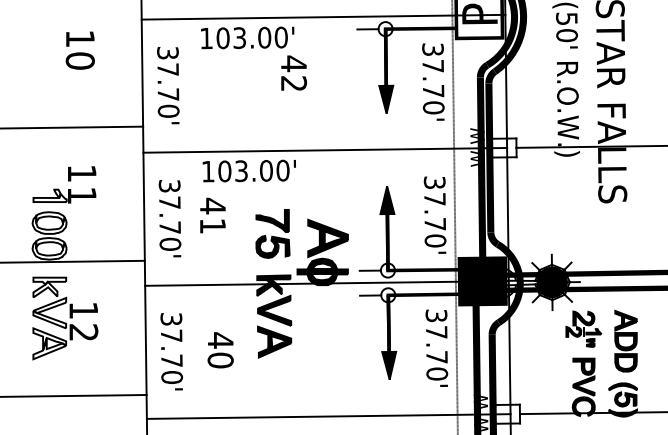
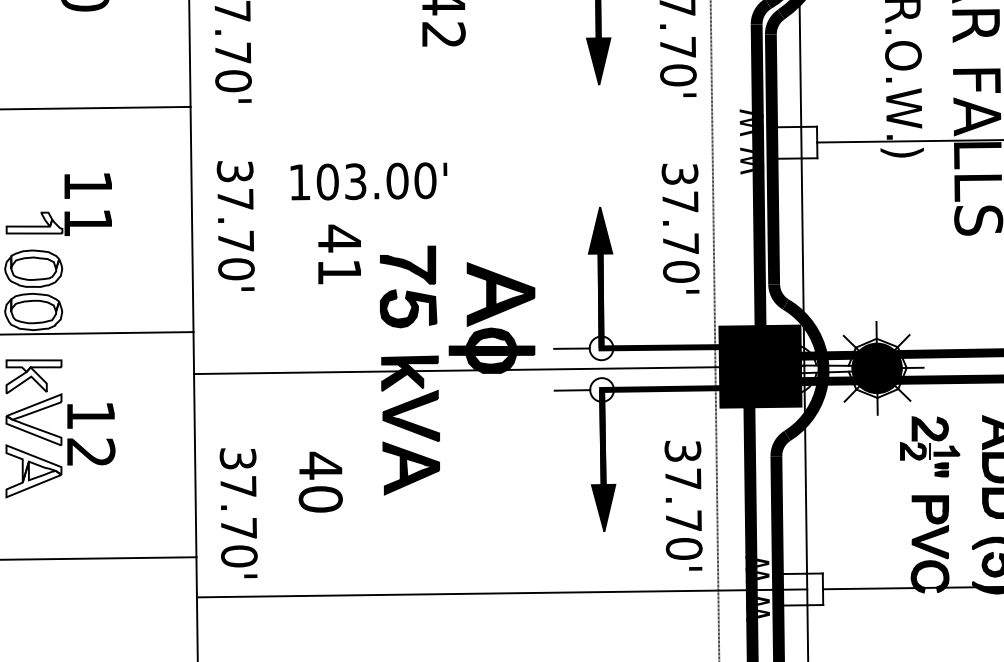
line: (325, 149) -> (496, 145), removed
text: (434, 214) -> (679, 227), moved
text: (212, 215) -> (338, 254), moved
text: (169, 218) -> (234, 225), moved
text: (436, 347) -> (682, 504), moved
text: (171, 351) -> (238, 512), moved

